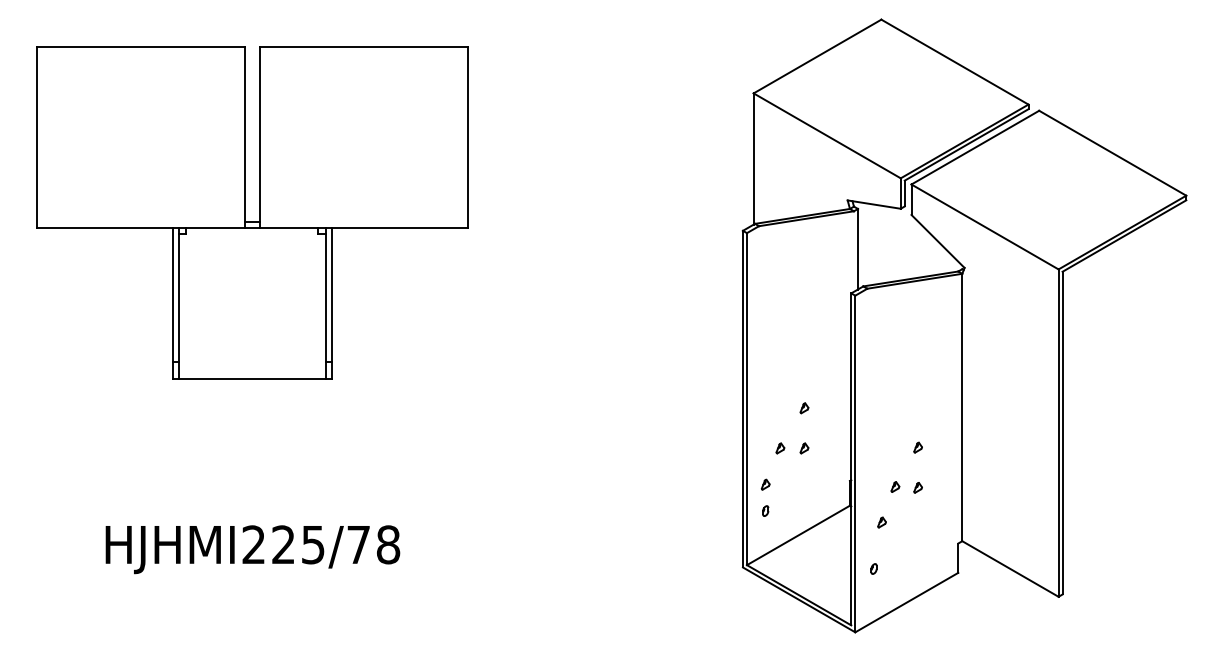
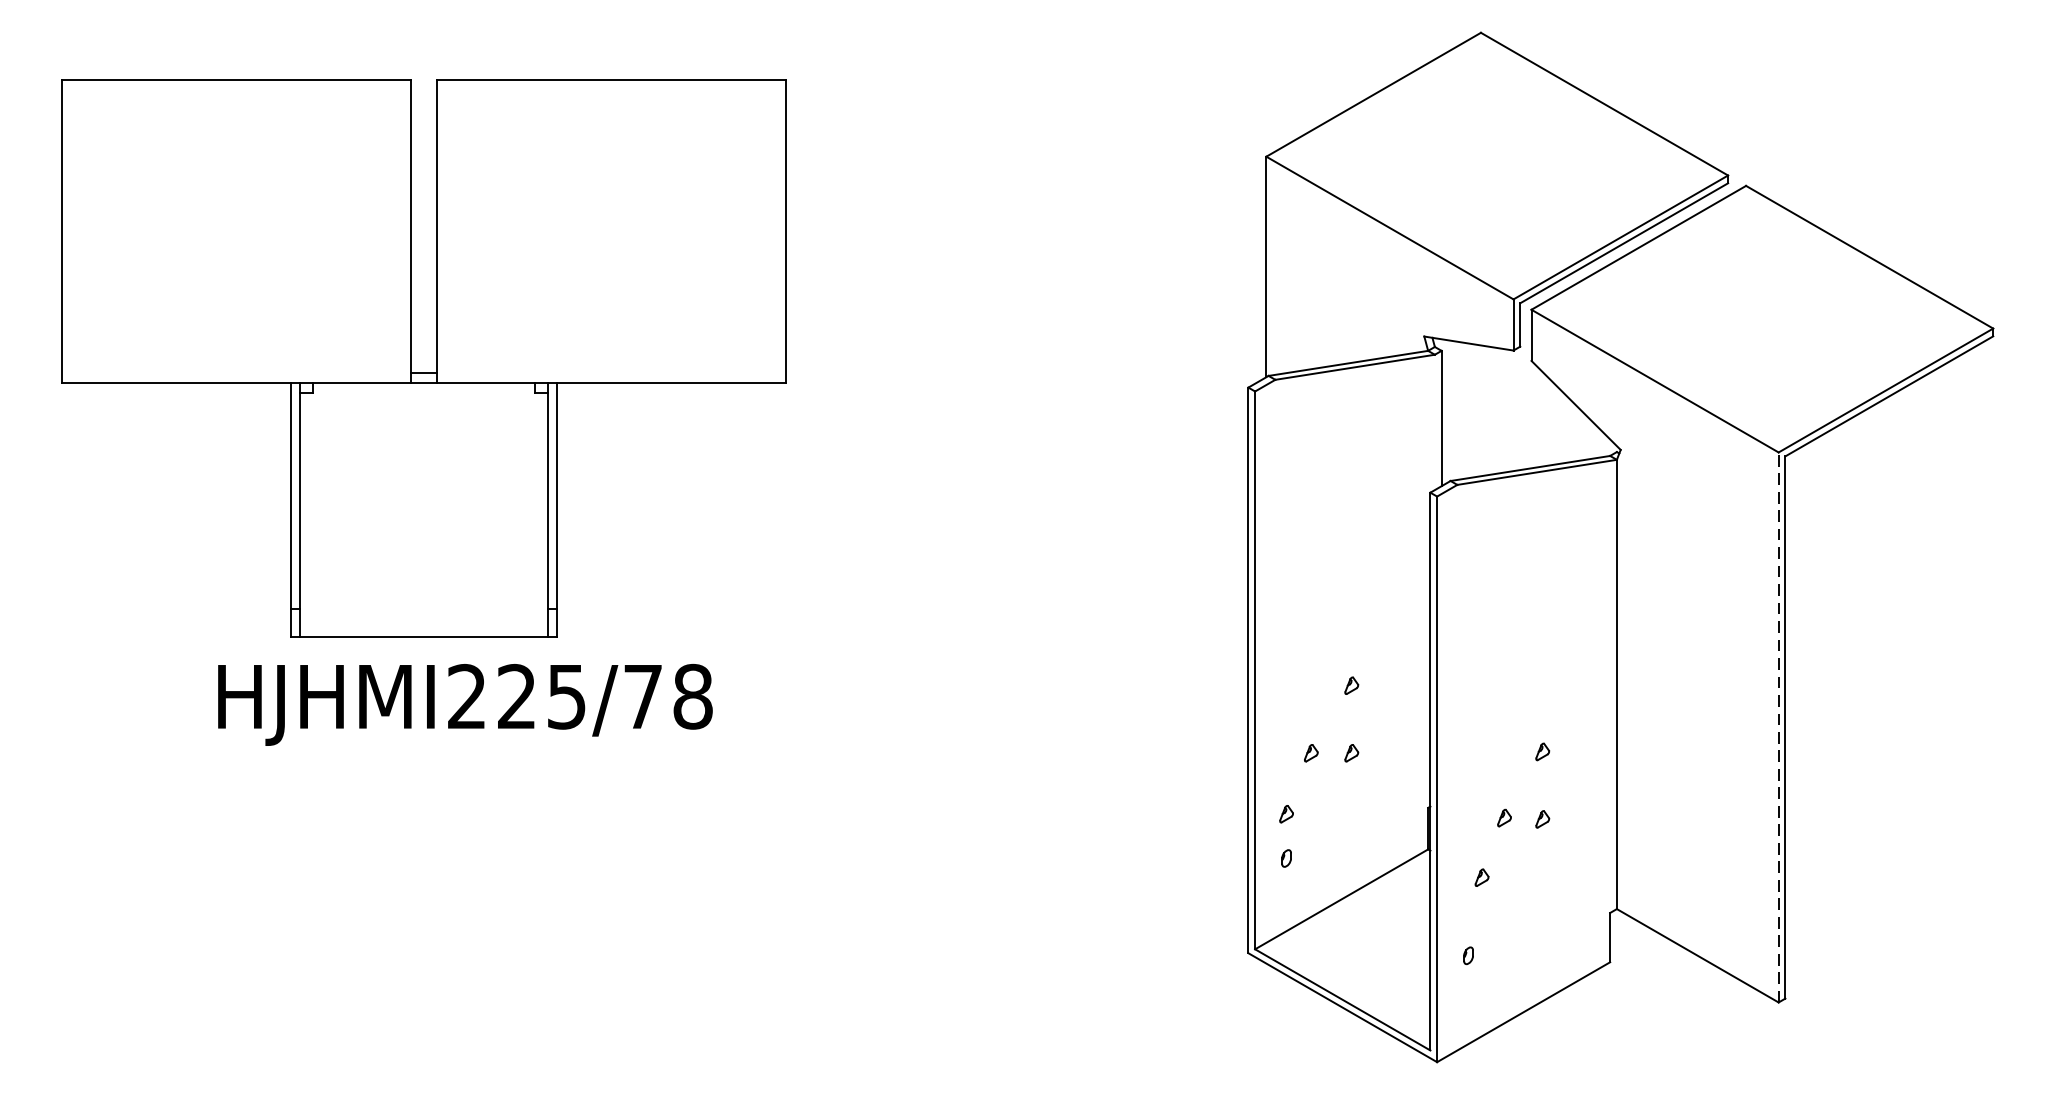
line: (1058, 433) -> (1778, 728), solid -> dashed
text: (252, 549) -> (464, 704), moved

